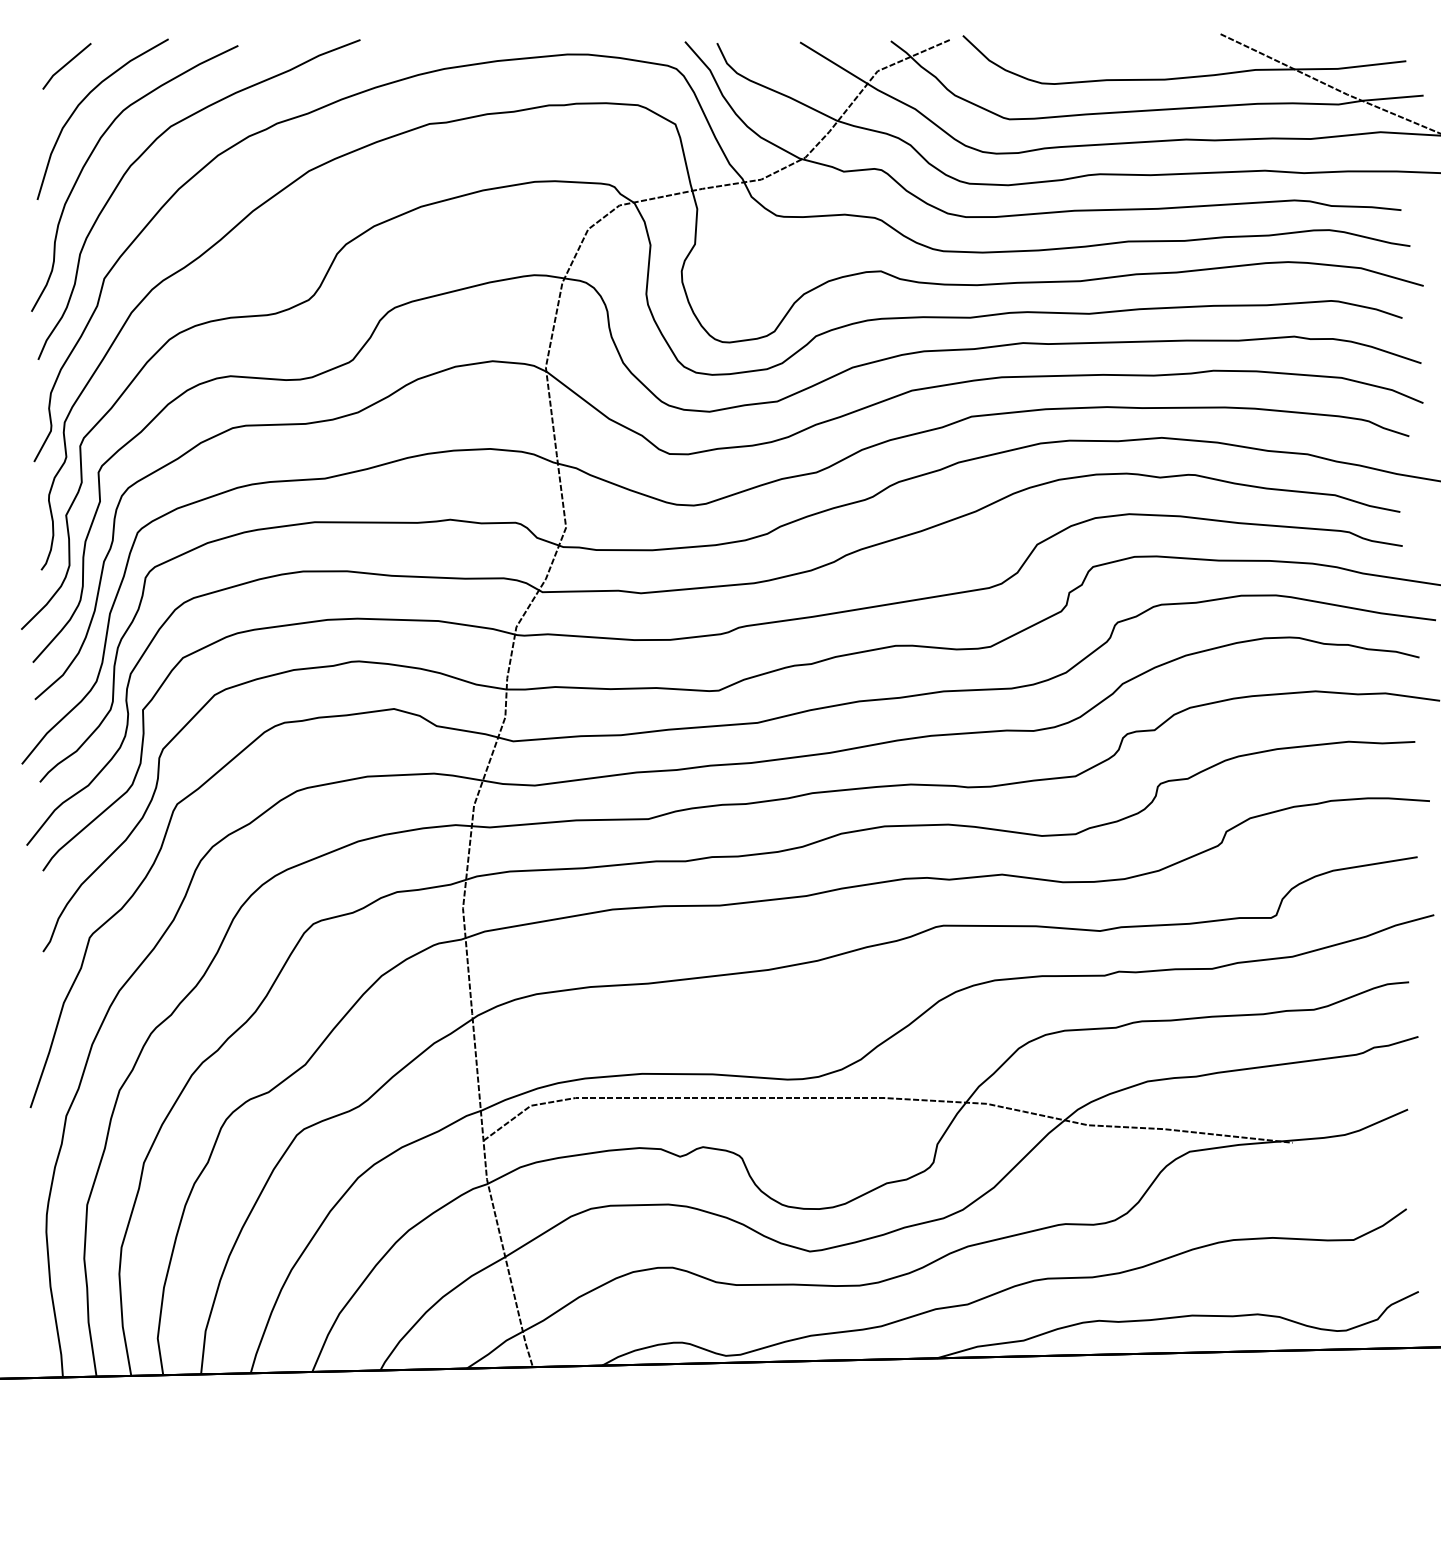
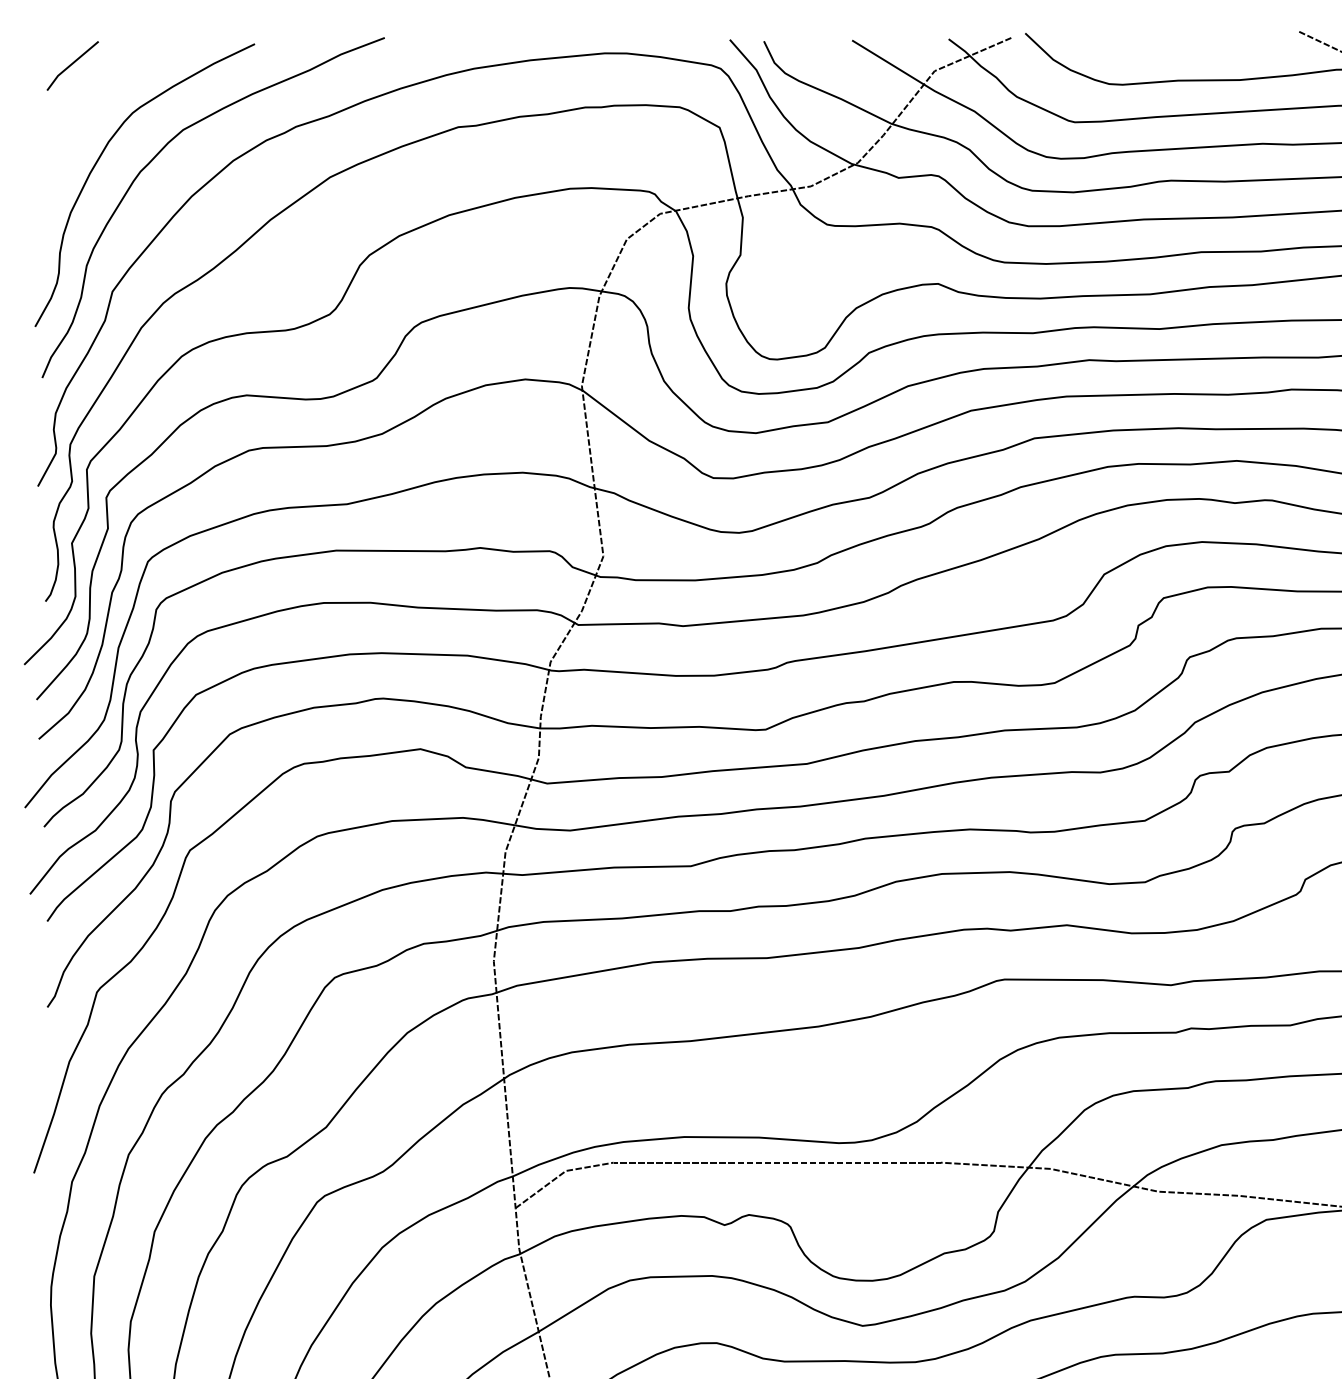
curve: (84, 100) -> (91, 102), removed

